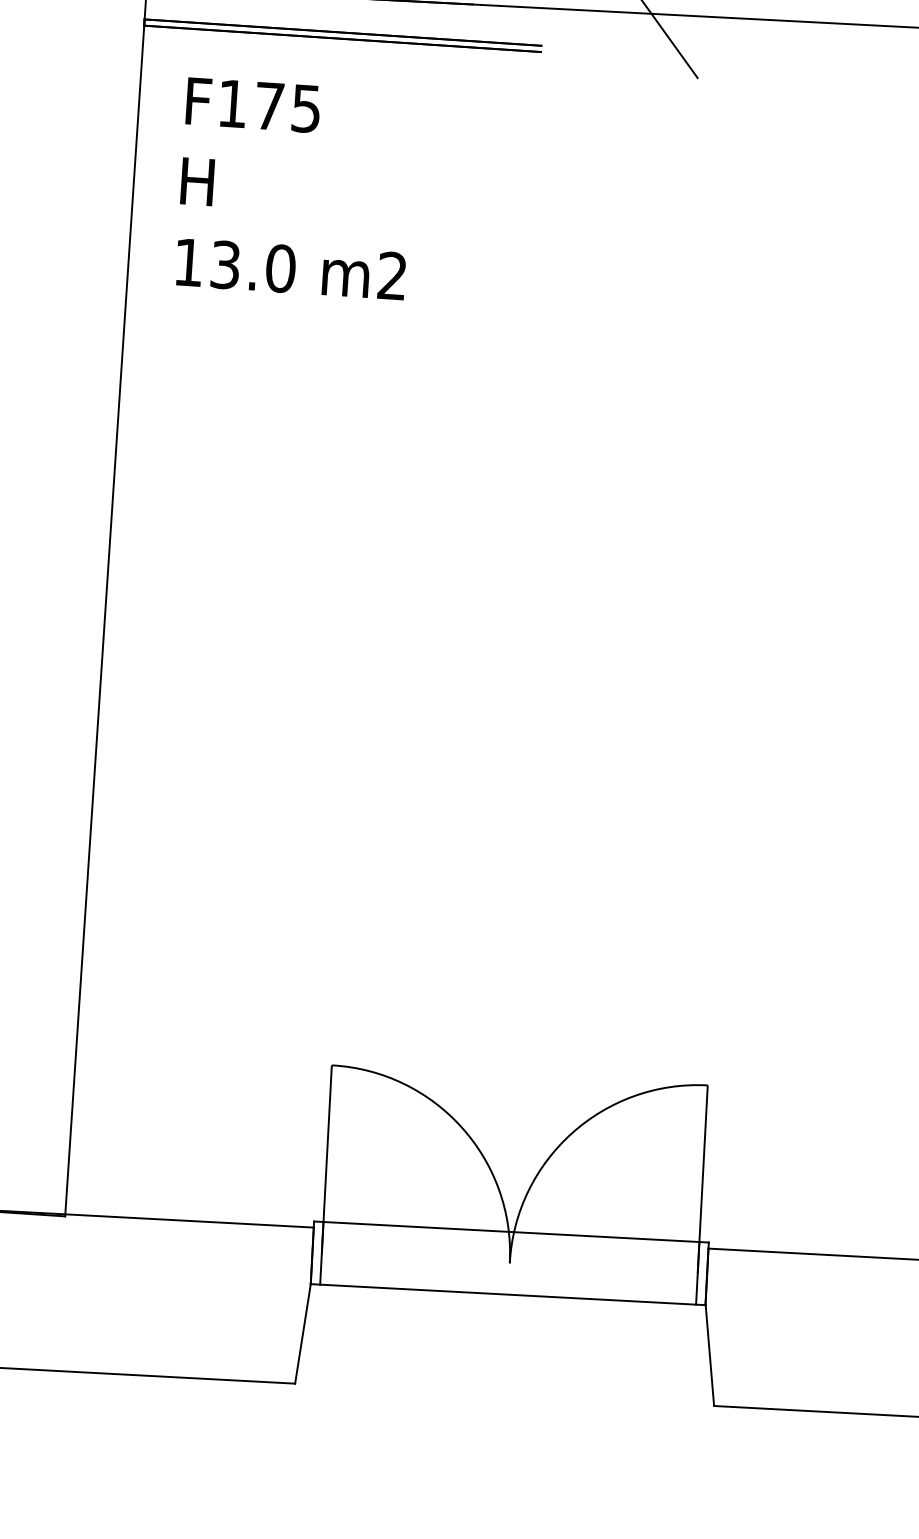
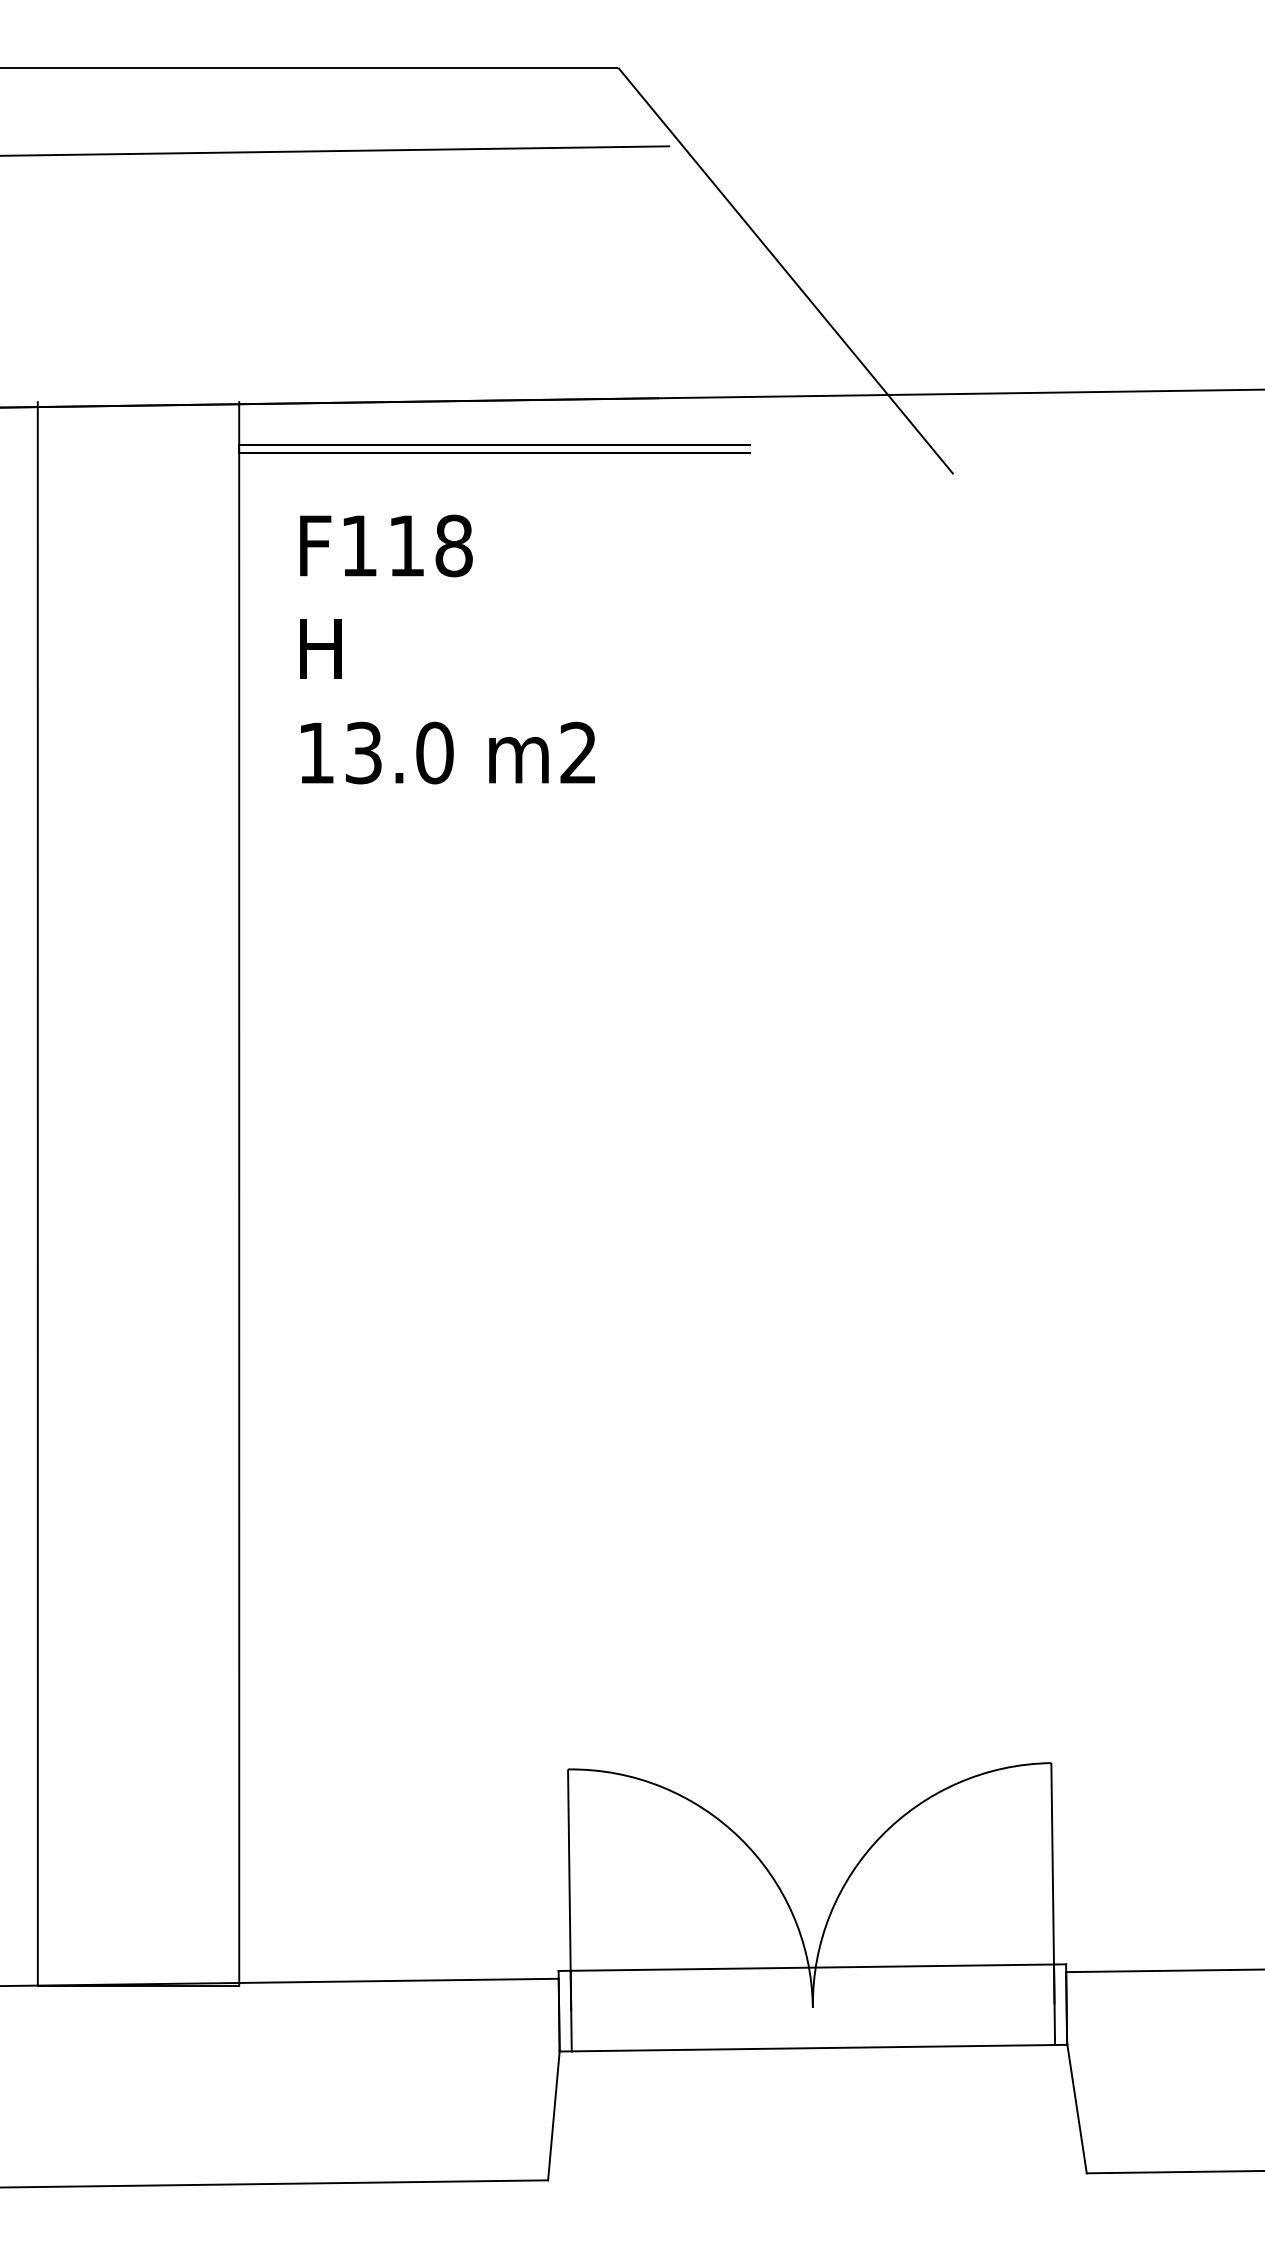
text: (288, 107) -> (430, 545), F175 -> F118

